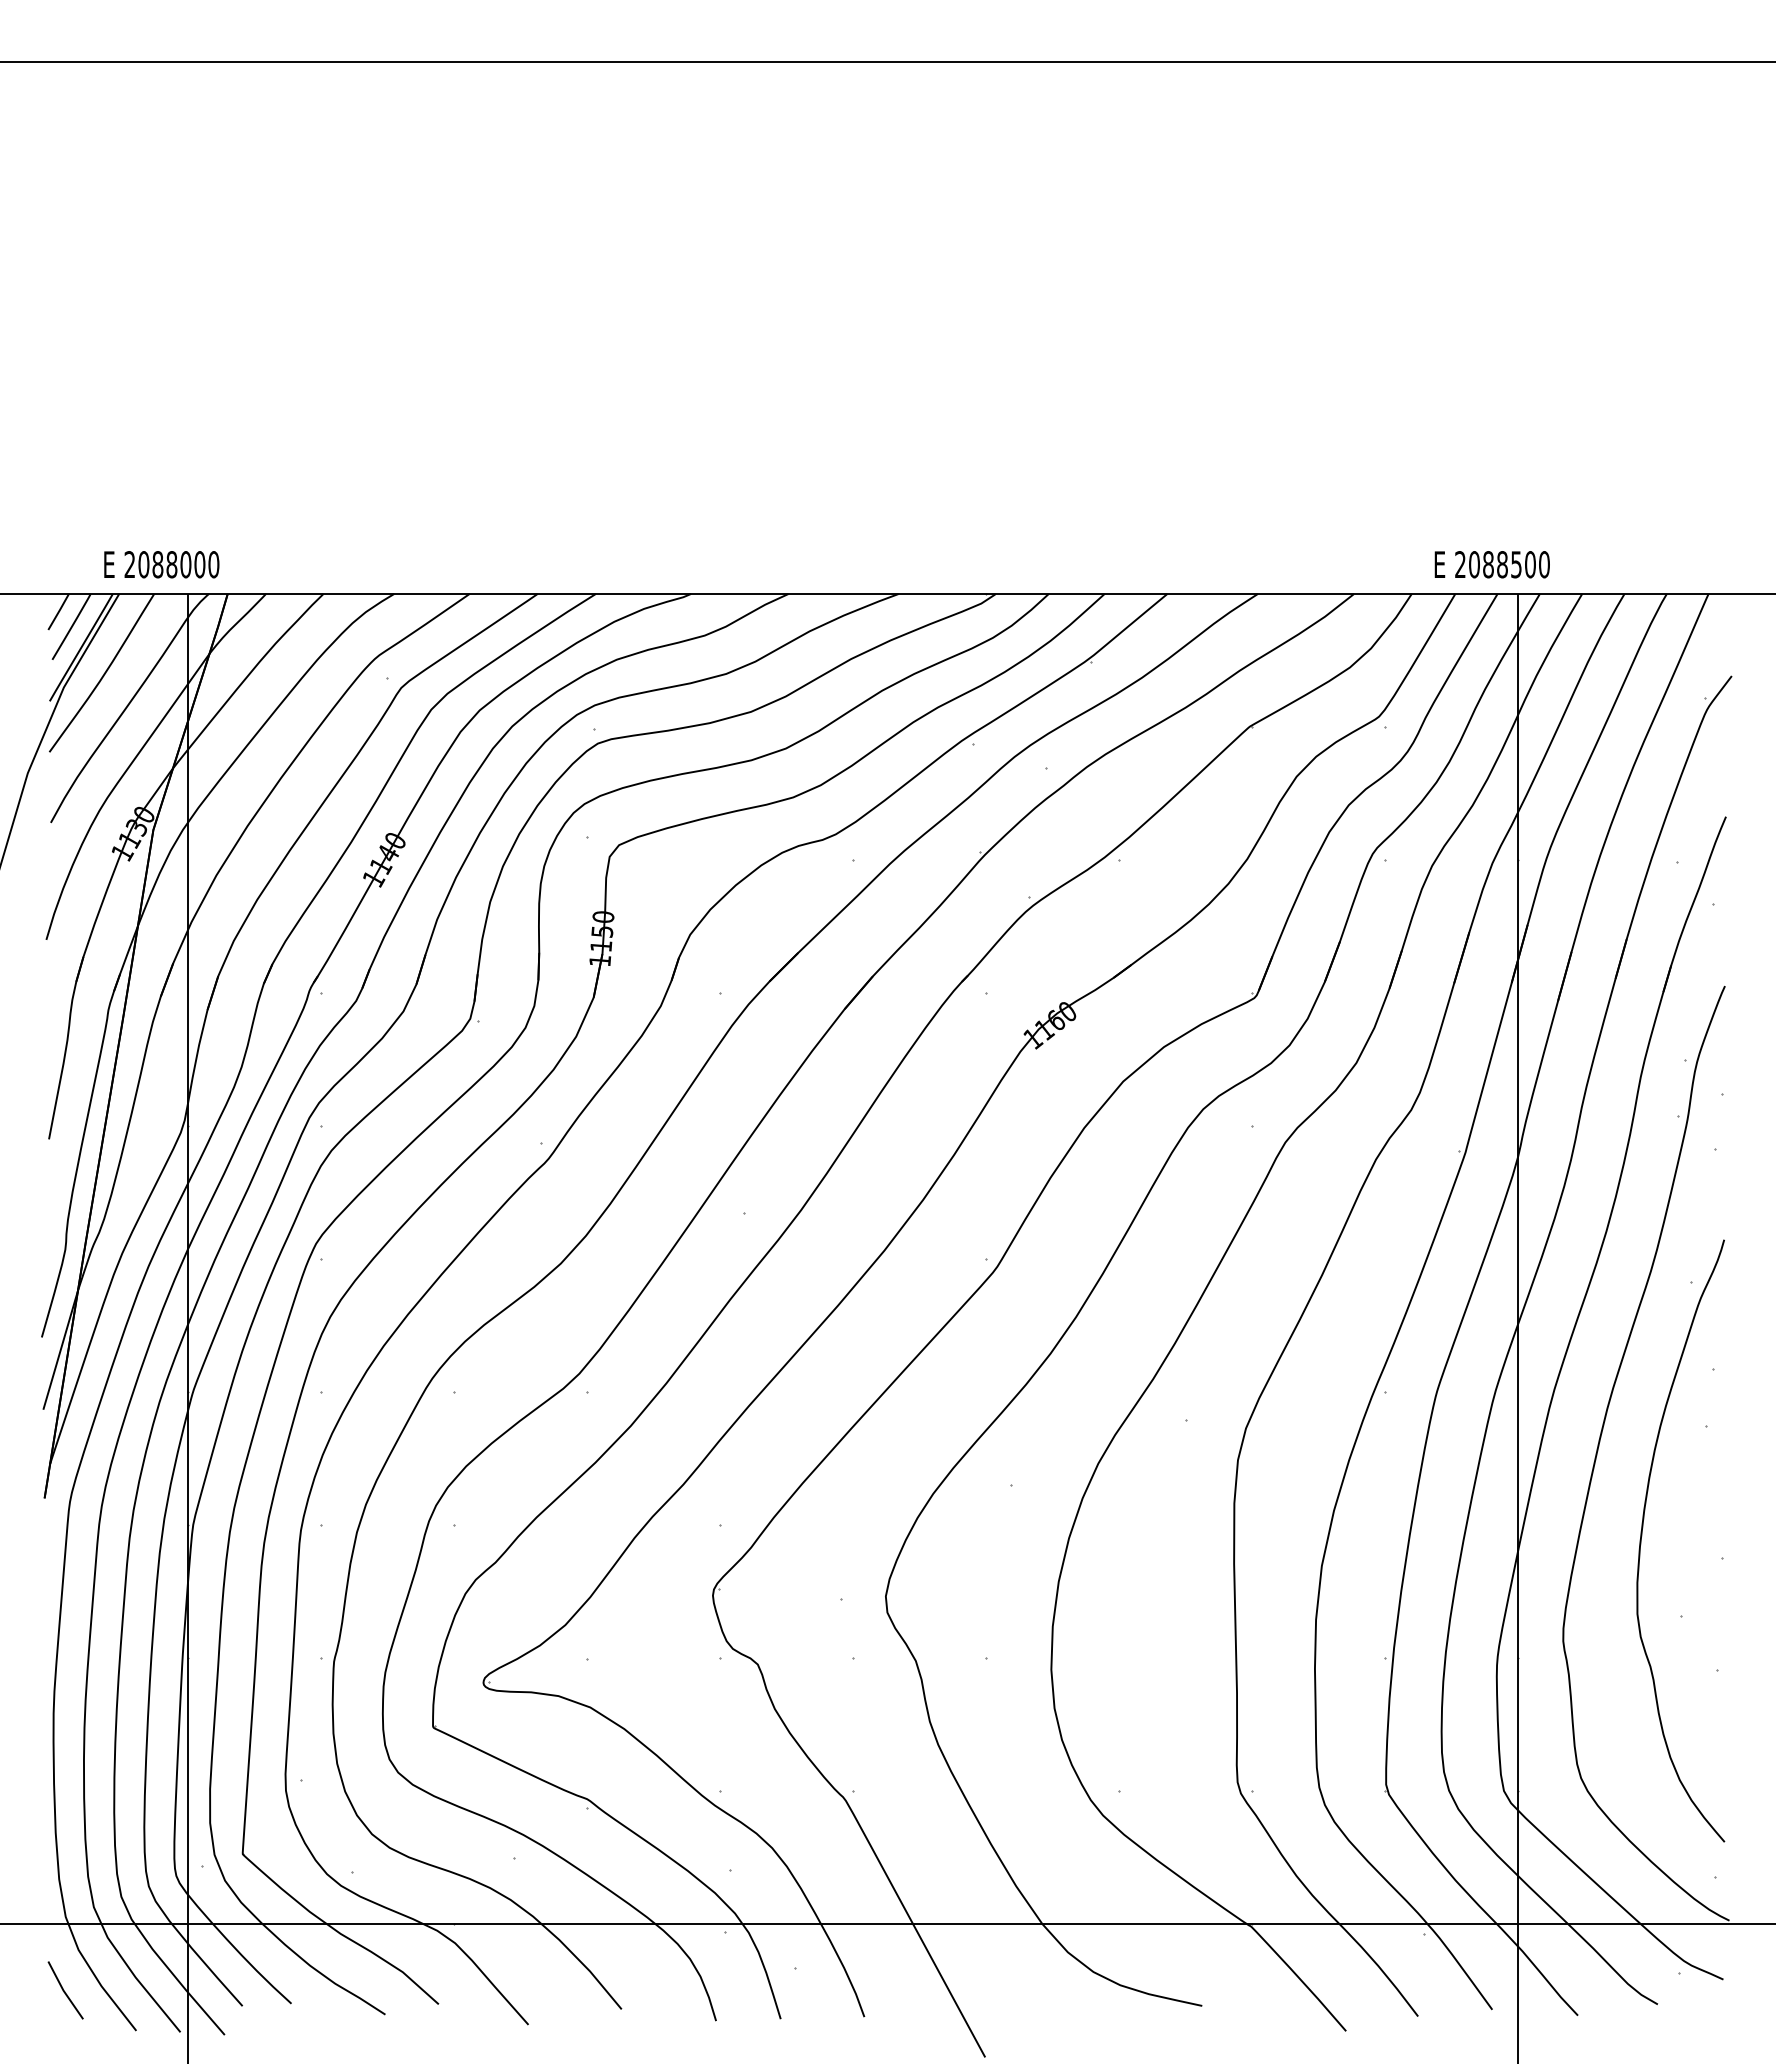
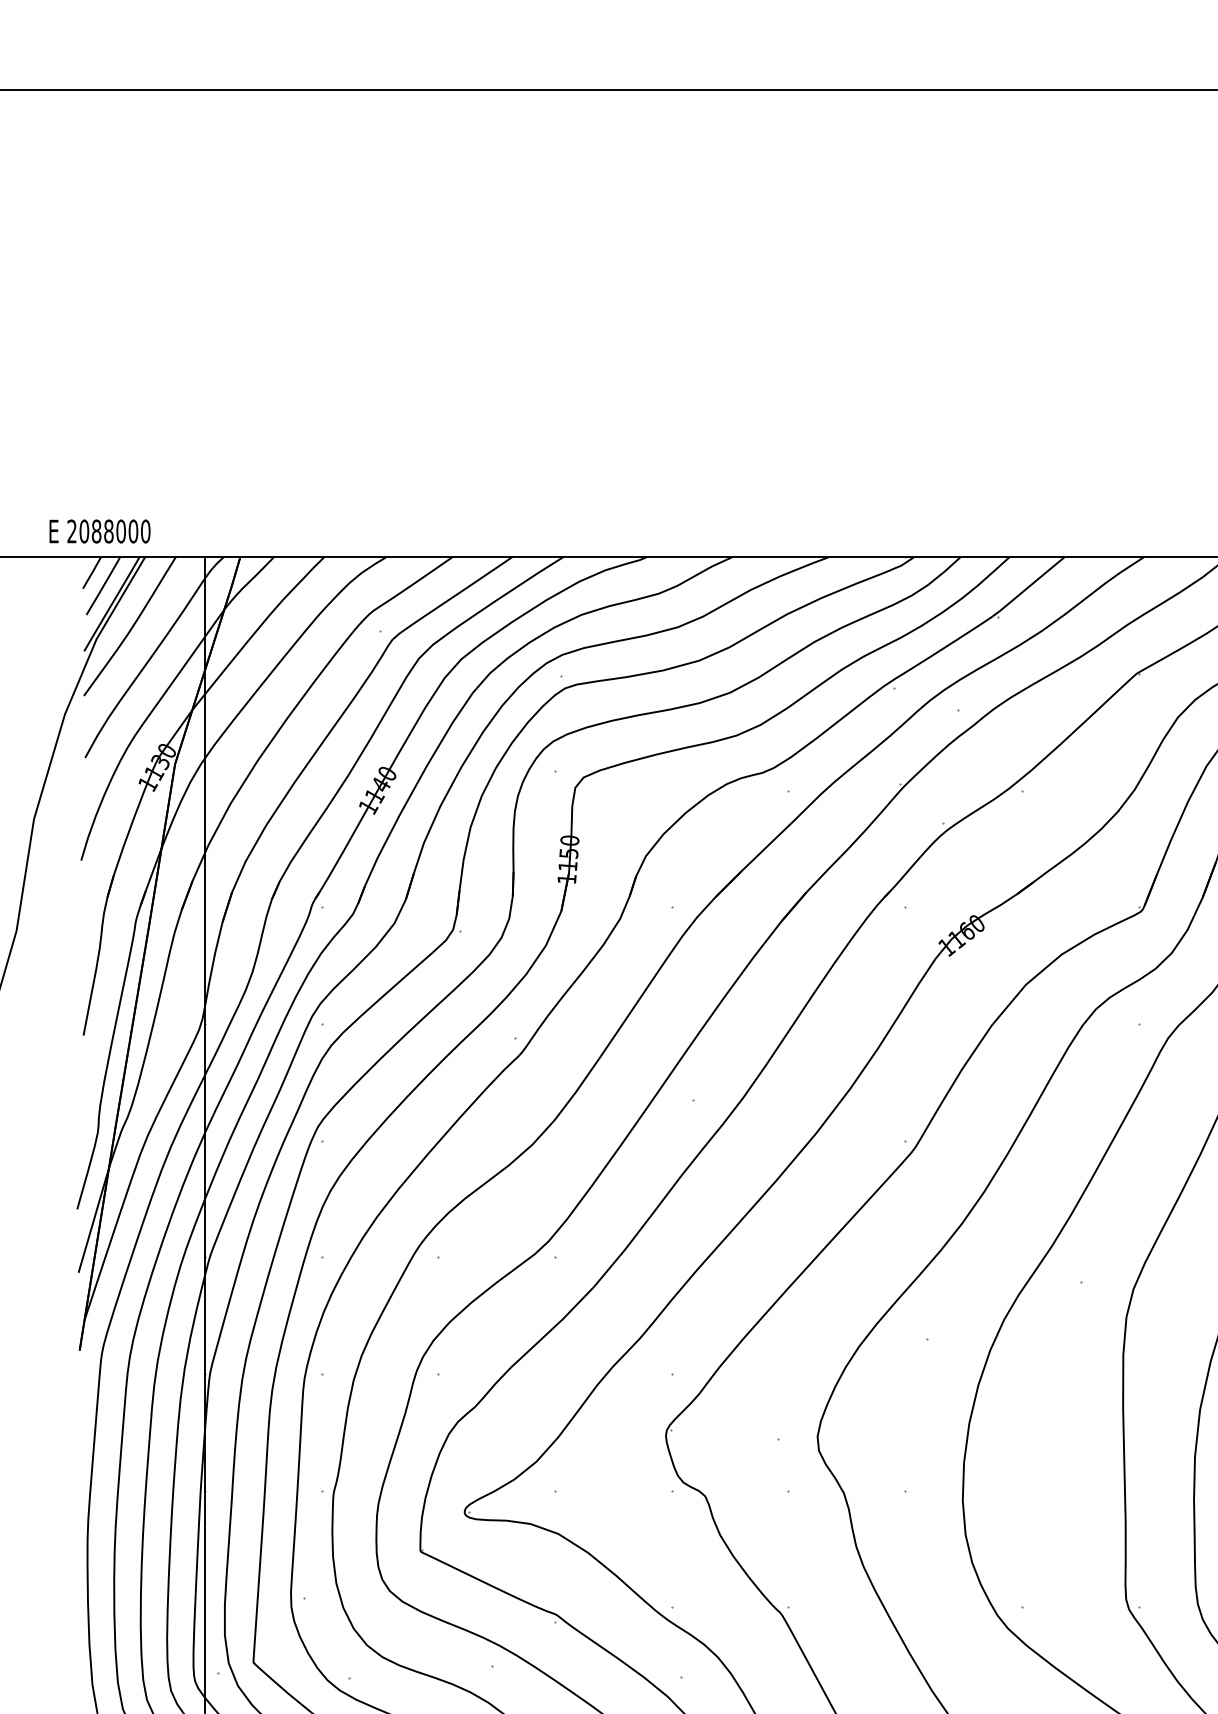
text: (161, 564) -> (99, 531), moved

